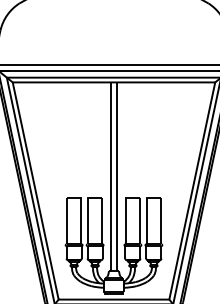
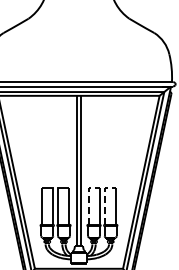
line: (125, 212) -> (88, 199), solid -> dashed
line: (147, 212) -> (105, 199), solid -> dashed

